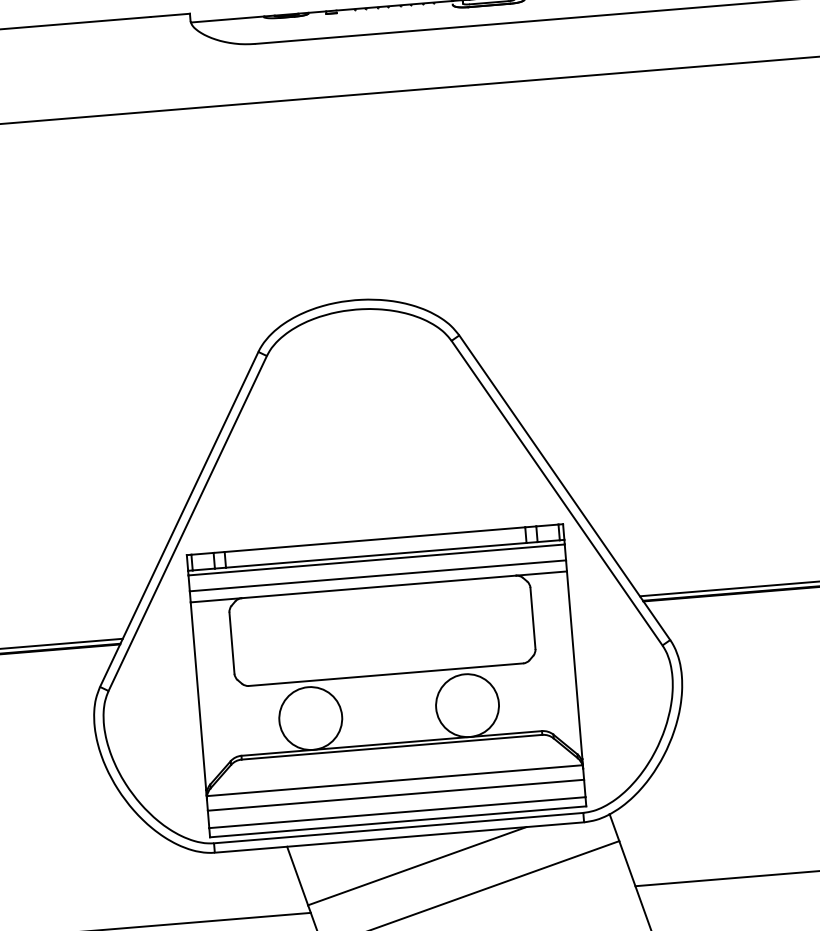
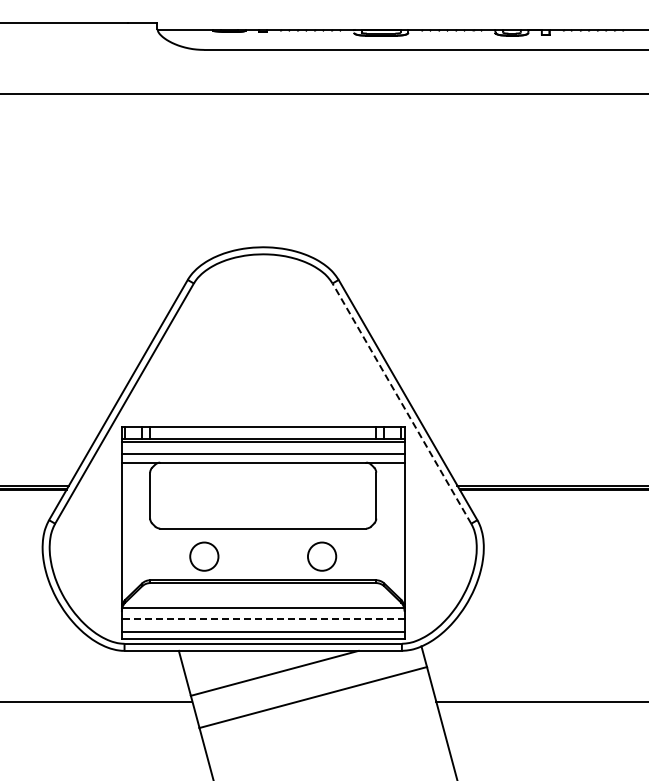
line: (556, 493) -> (401, 403), solid -> dashed
circle: (466, 705) -> (321, 556), size x0.6
circle: (309, 718) -> (203, 556), size x0.6
line: (395, 795) -> (262, 619), solid -> dashed

